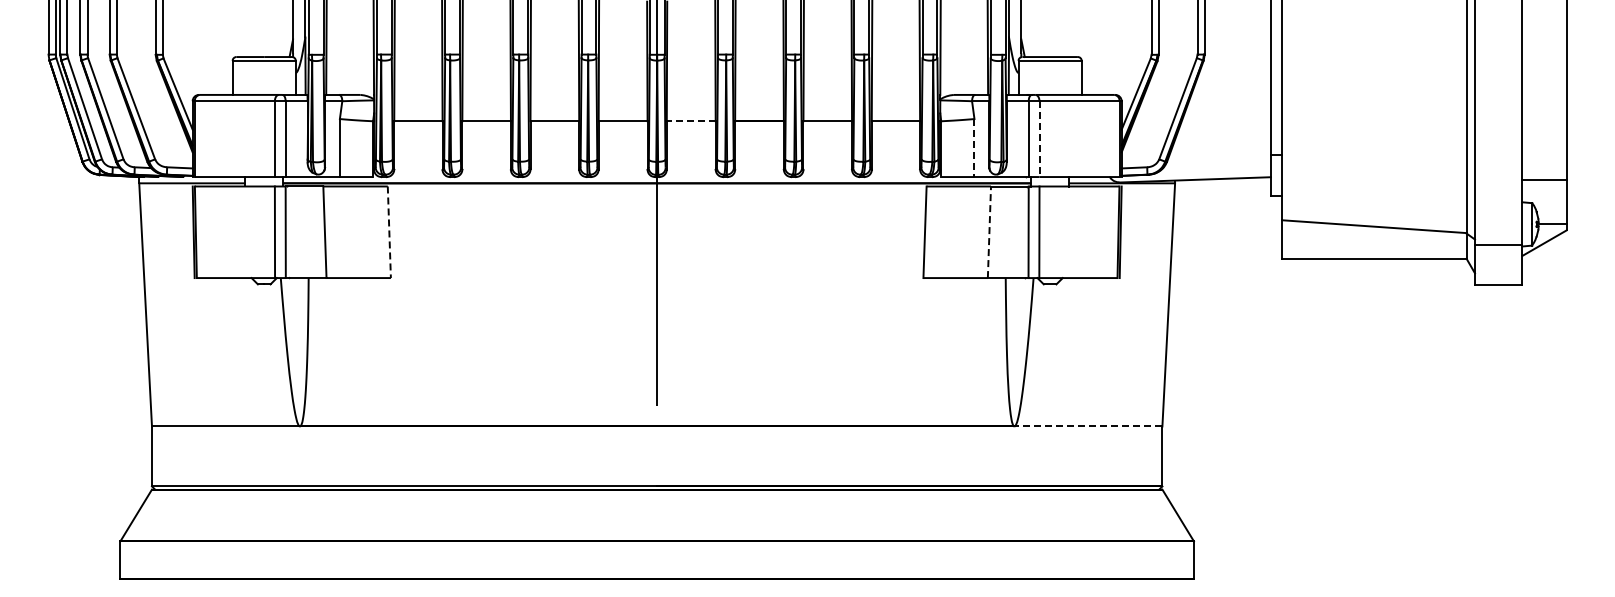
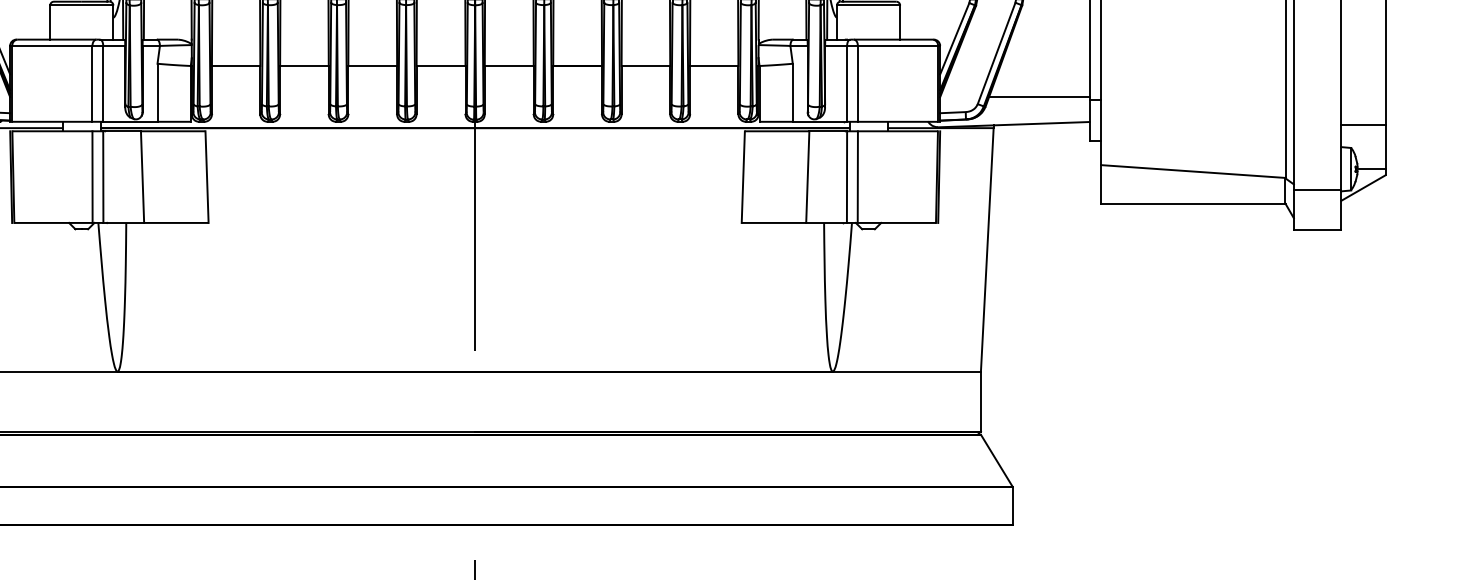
line: (690, 121) -> (508, 66), dashed -> solid
line: (1039, 139) -> (857, 84), dashed -> solid
line: (974, 148) -> (792, 93), dashed -> solid
line: (1220, 151) -> (1039, 96), added
line: (389, 232) -> (207, 177), dashed -> solid
line: (989, 232) -> (807, 177), dashed -> solid
line: (1088, 426) -> (906, 371), dashed -> solid

